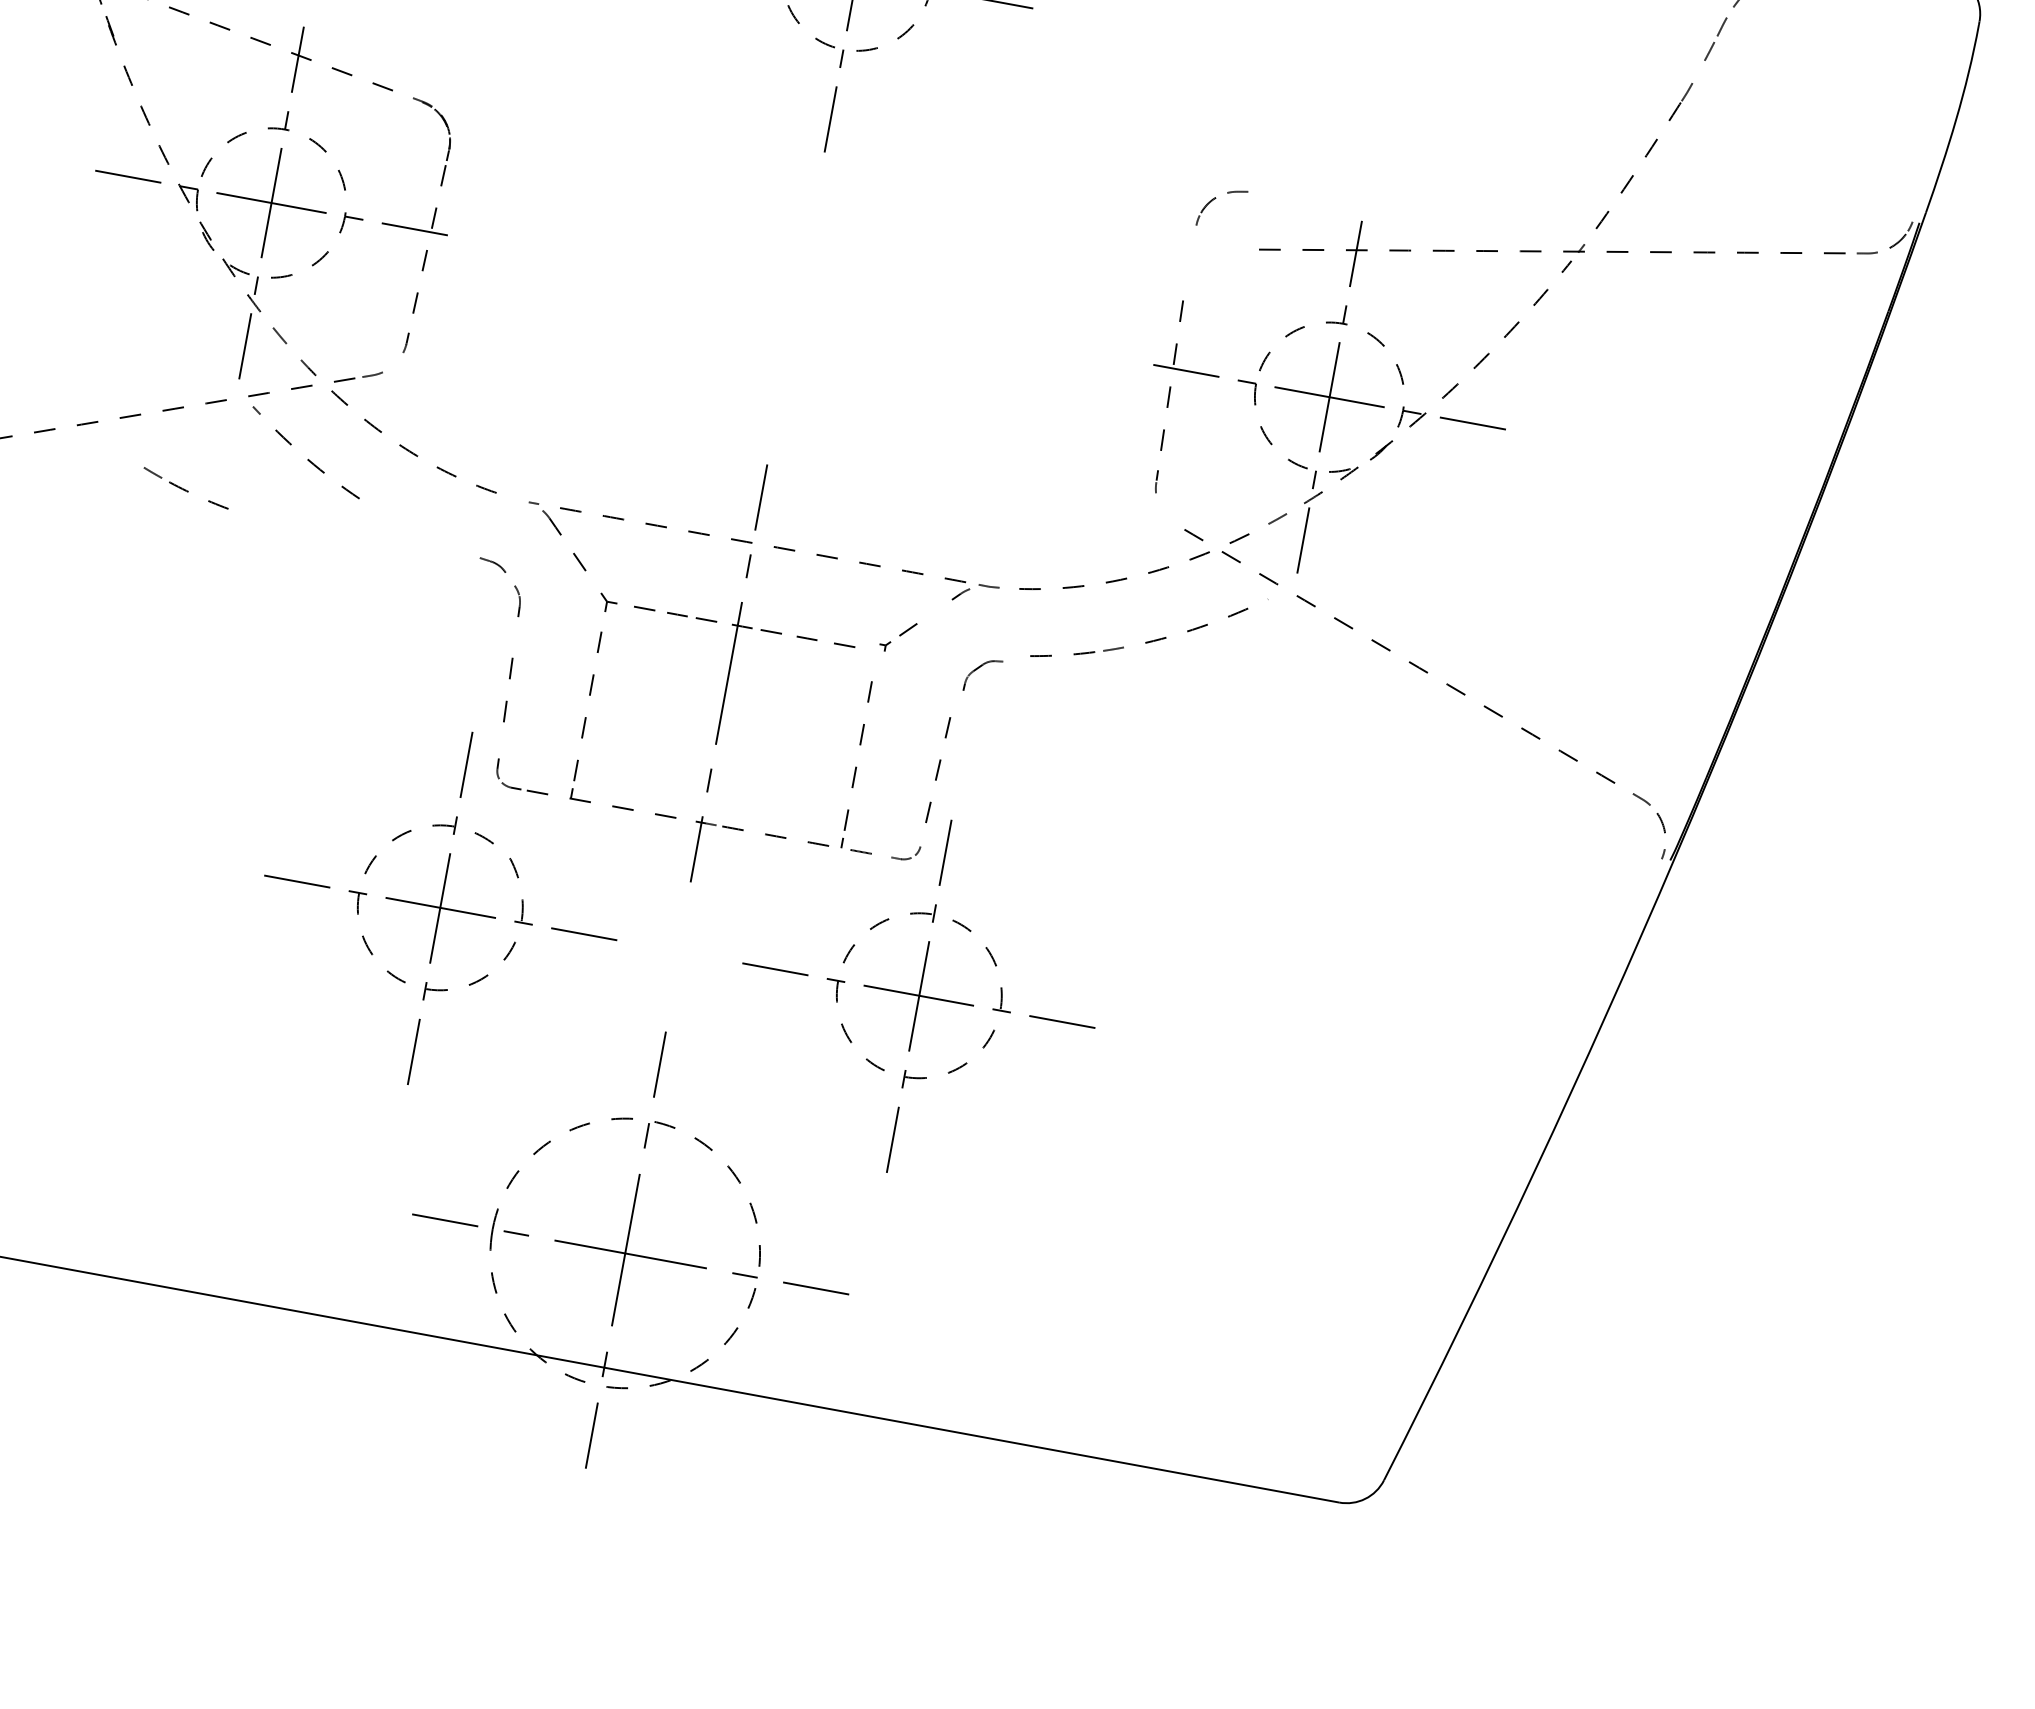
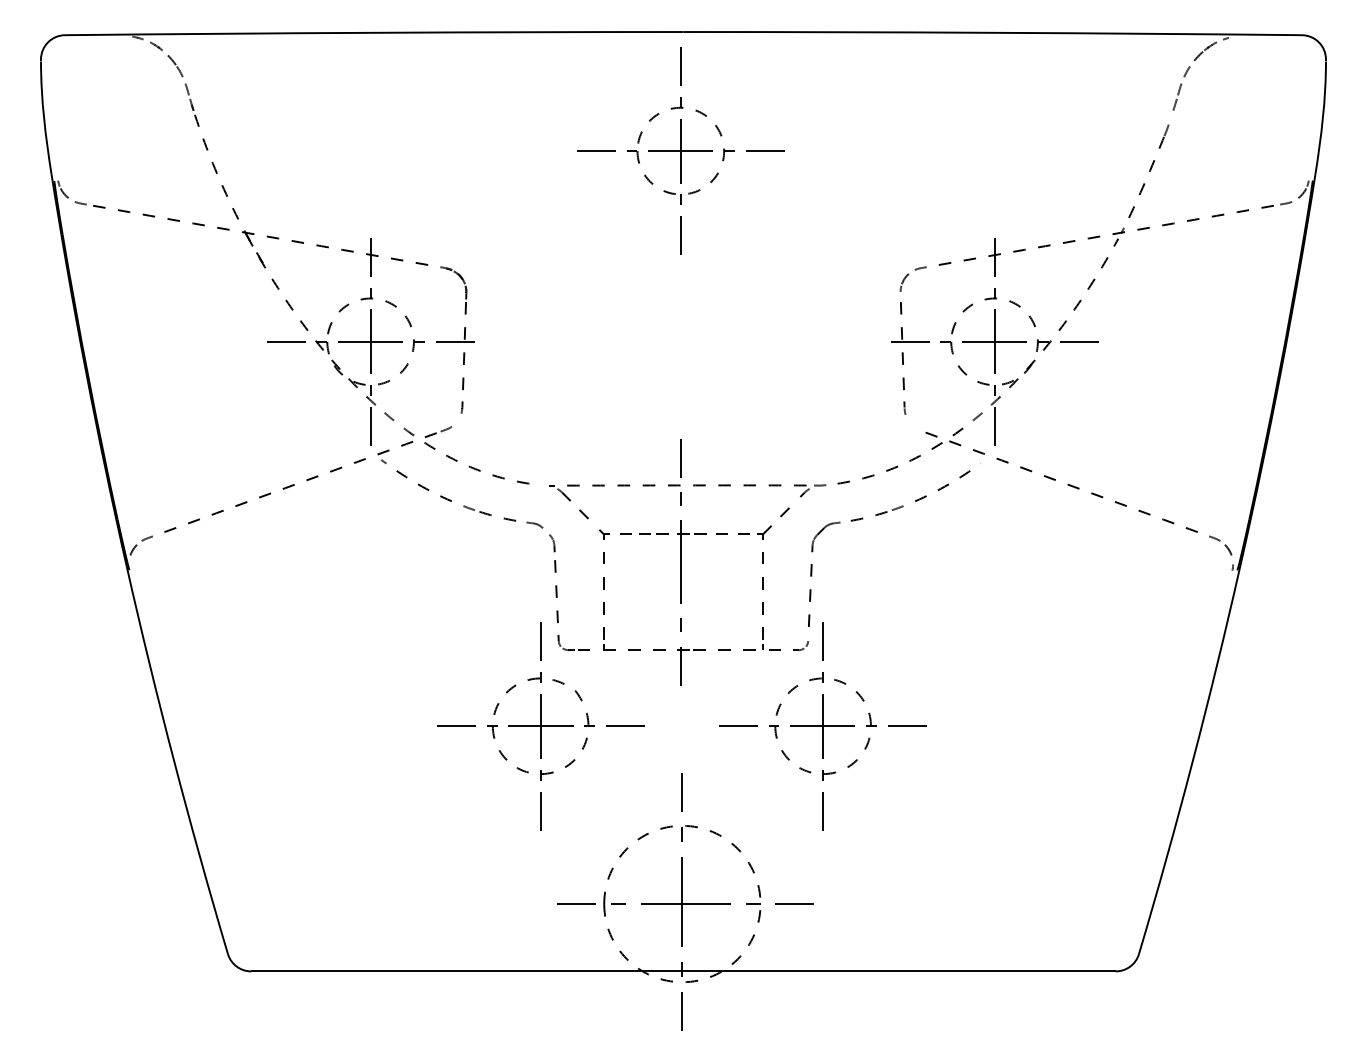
part: (1220, 206) -> (912, 278), moved
part: (185, 488) -> (489, 513), moved
part: (898, 636) -> (773, 523), size x1.67
part: (982, 674) -> (825, 536), size x1.43
part: (509, 684) -> (556, 591), size x1.43

